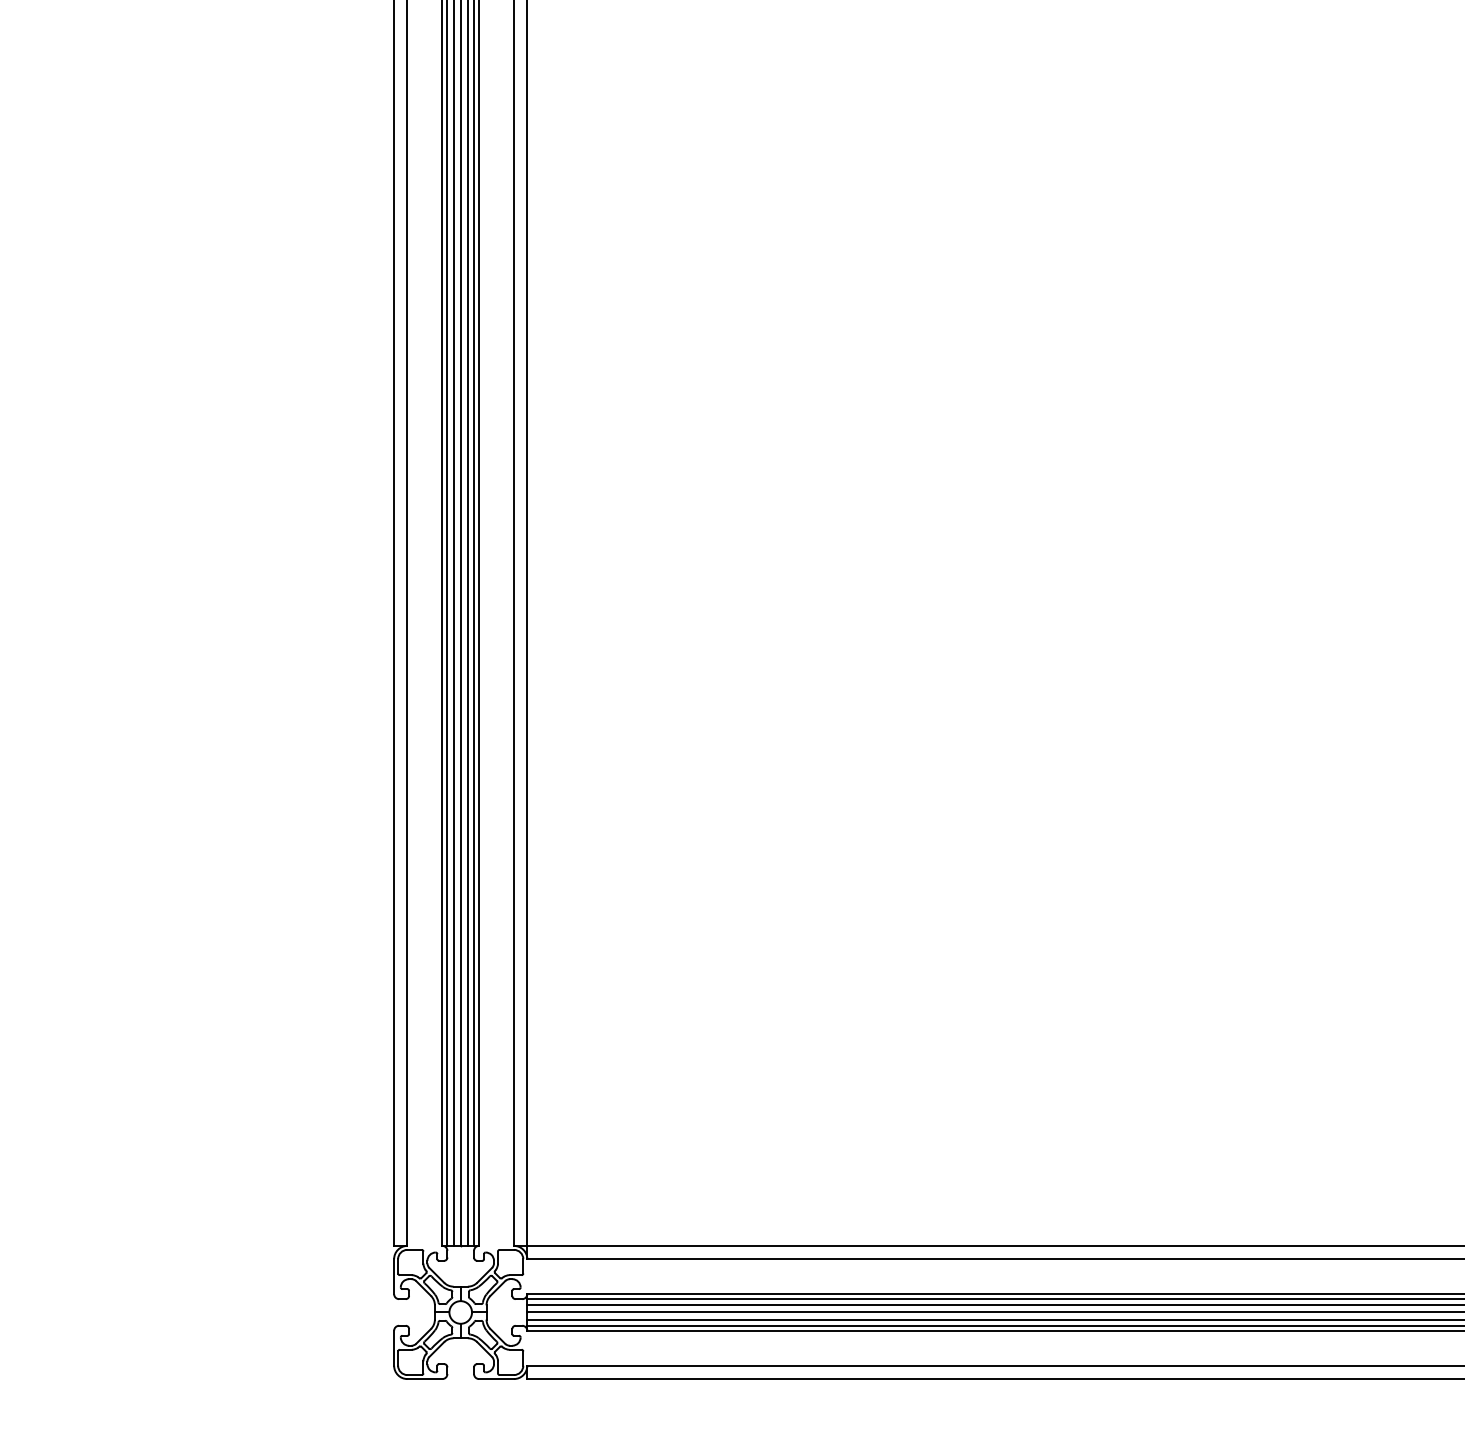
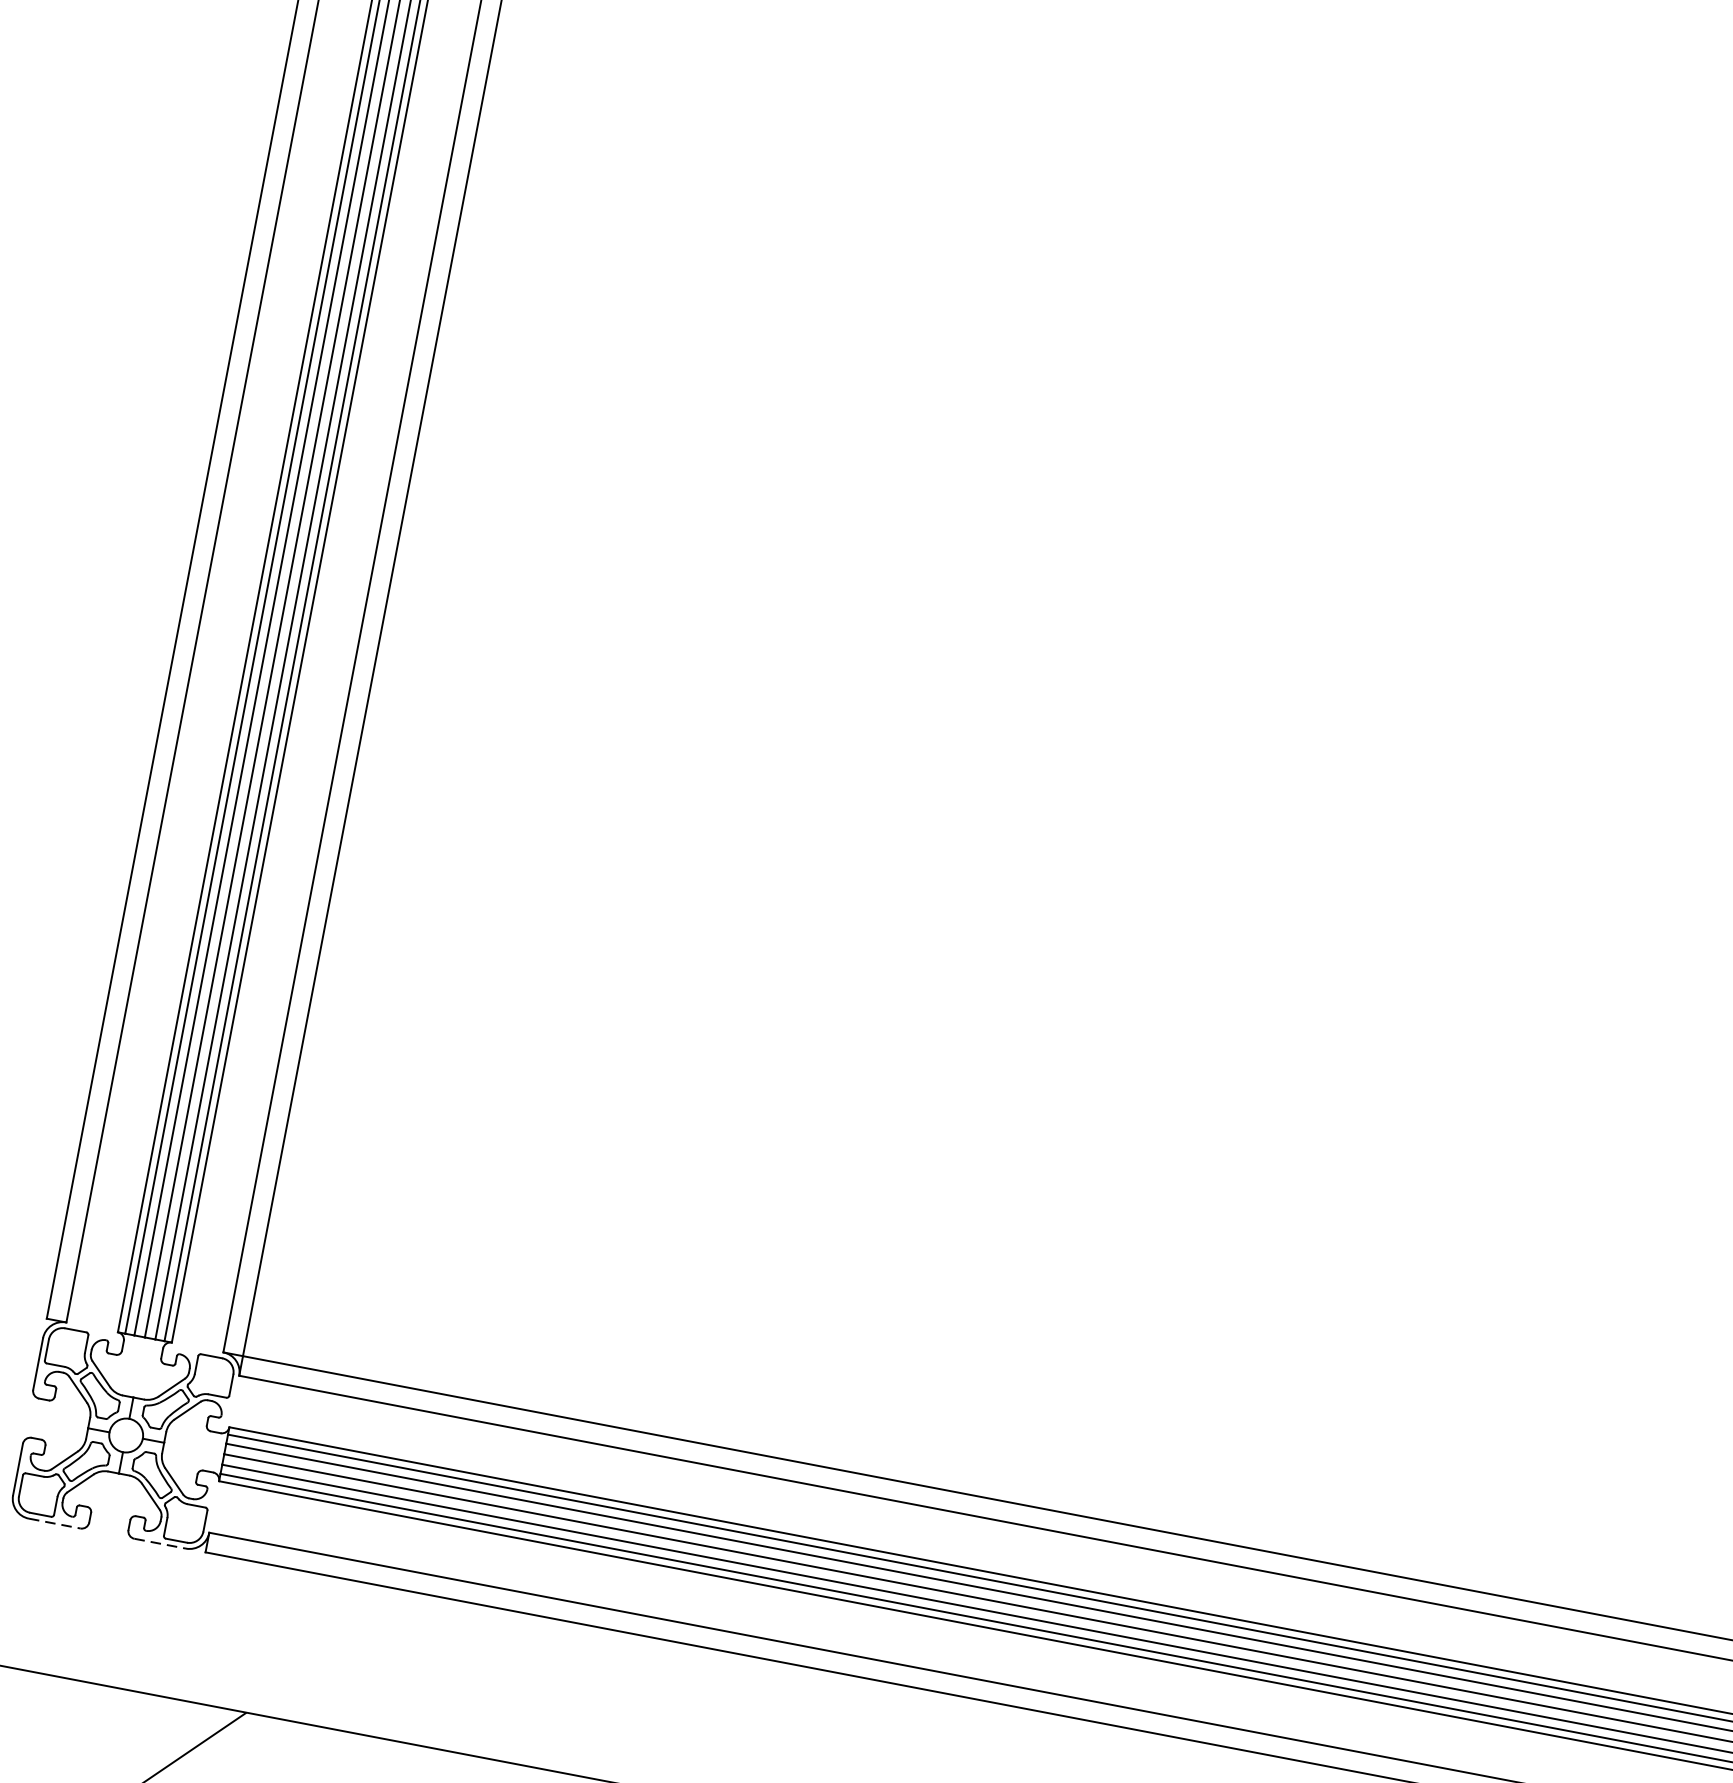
line: (425, 1379) -> (55, 1524), solid -> dashed
line: (497, 1379) -> (161, 1544), solid -> dashed

